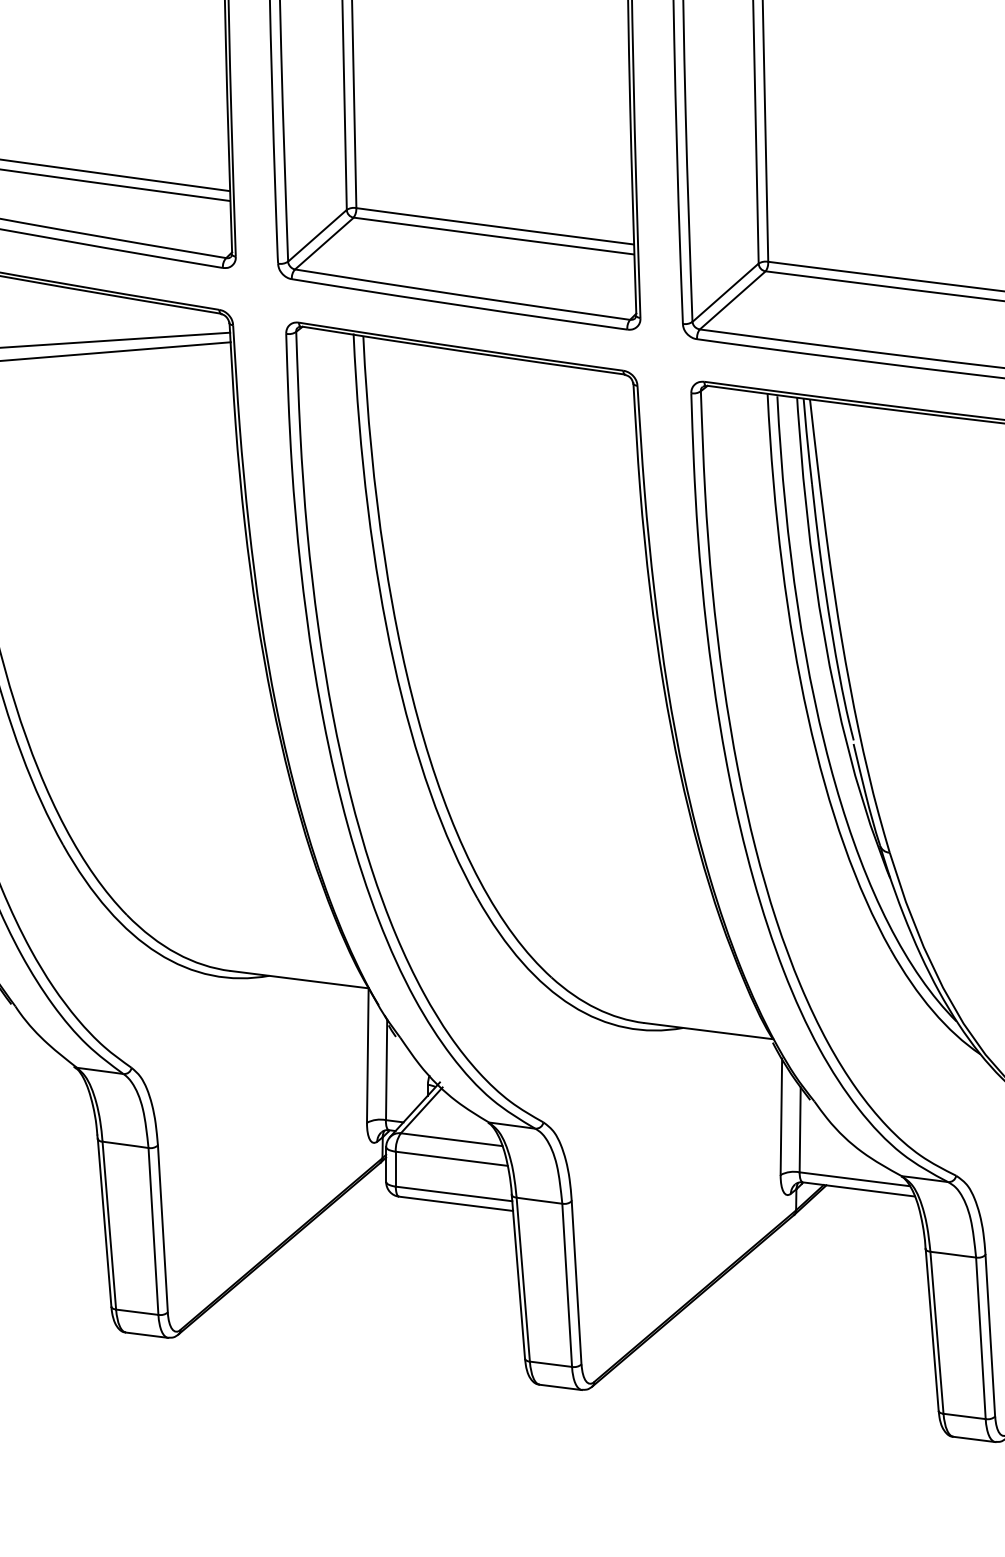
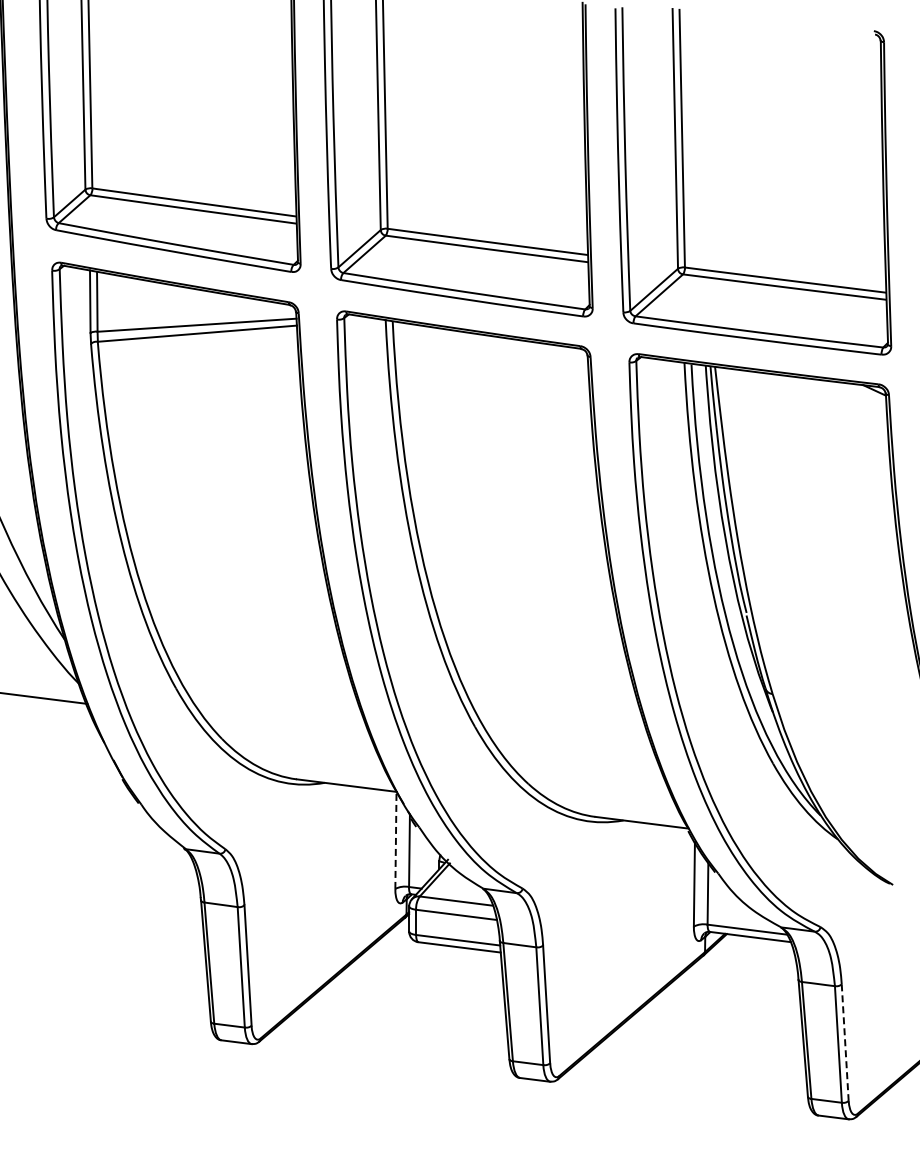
line: (367, 1055) -> (395, 840), solid -> dashed
line: (990, 1336) -> (845, 1043), solid -> dashed

